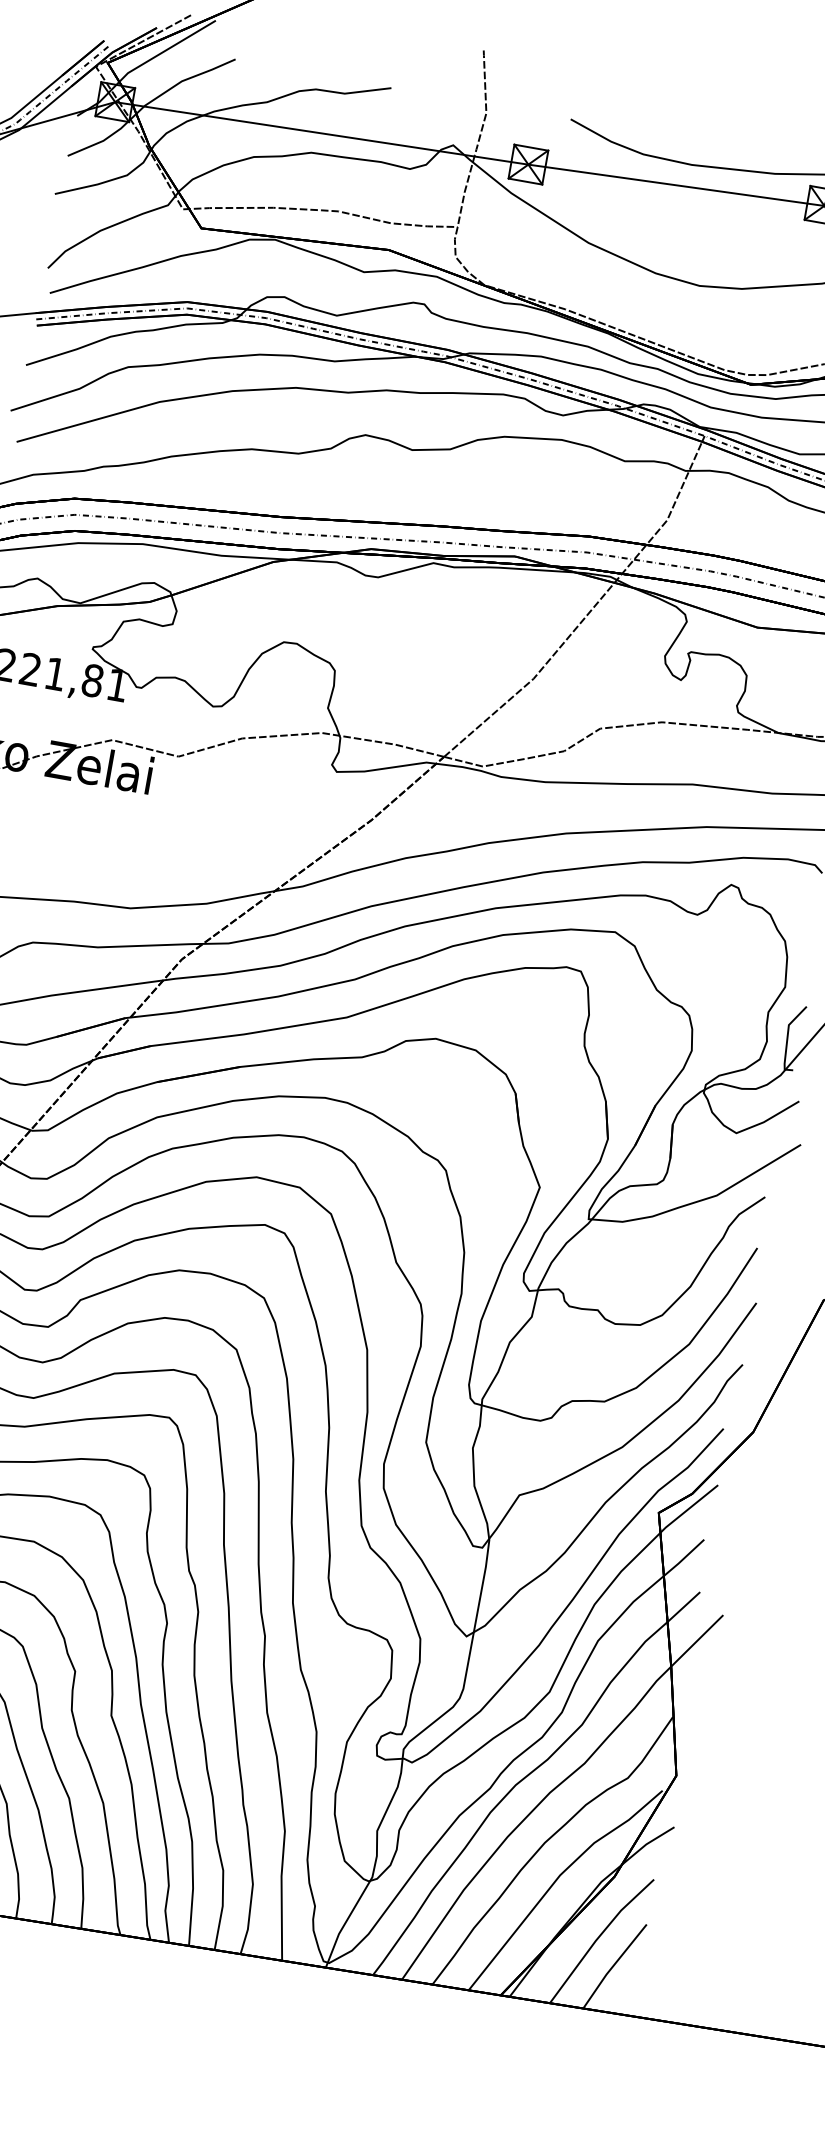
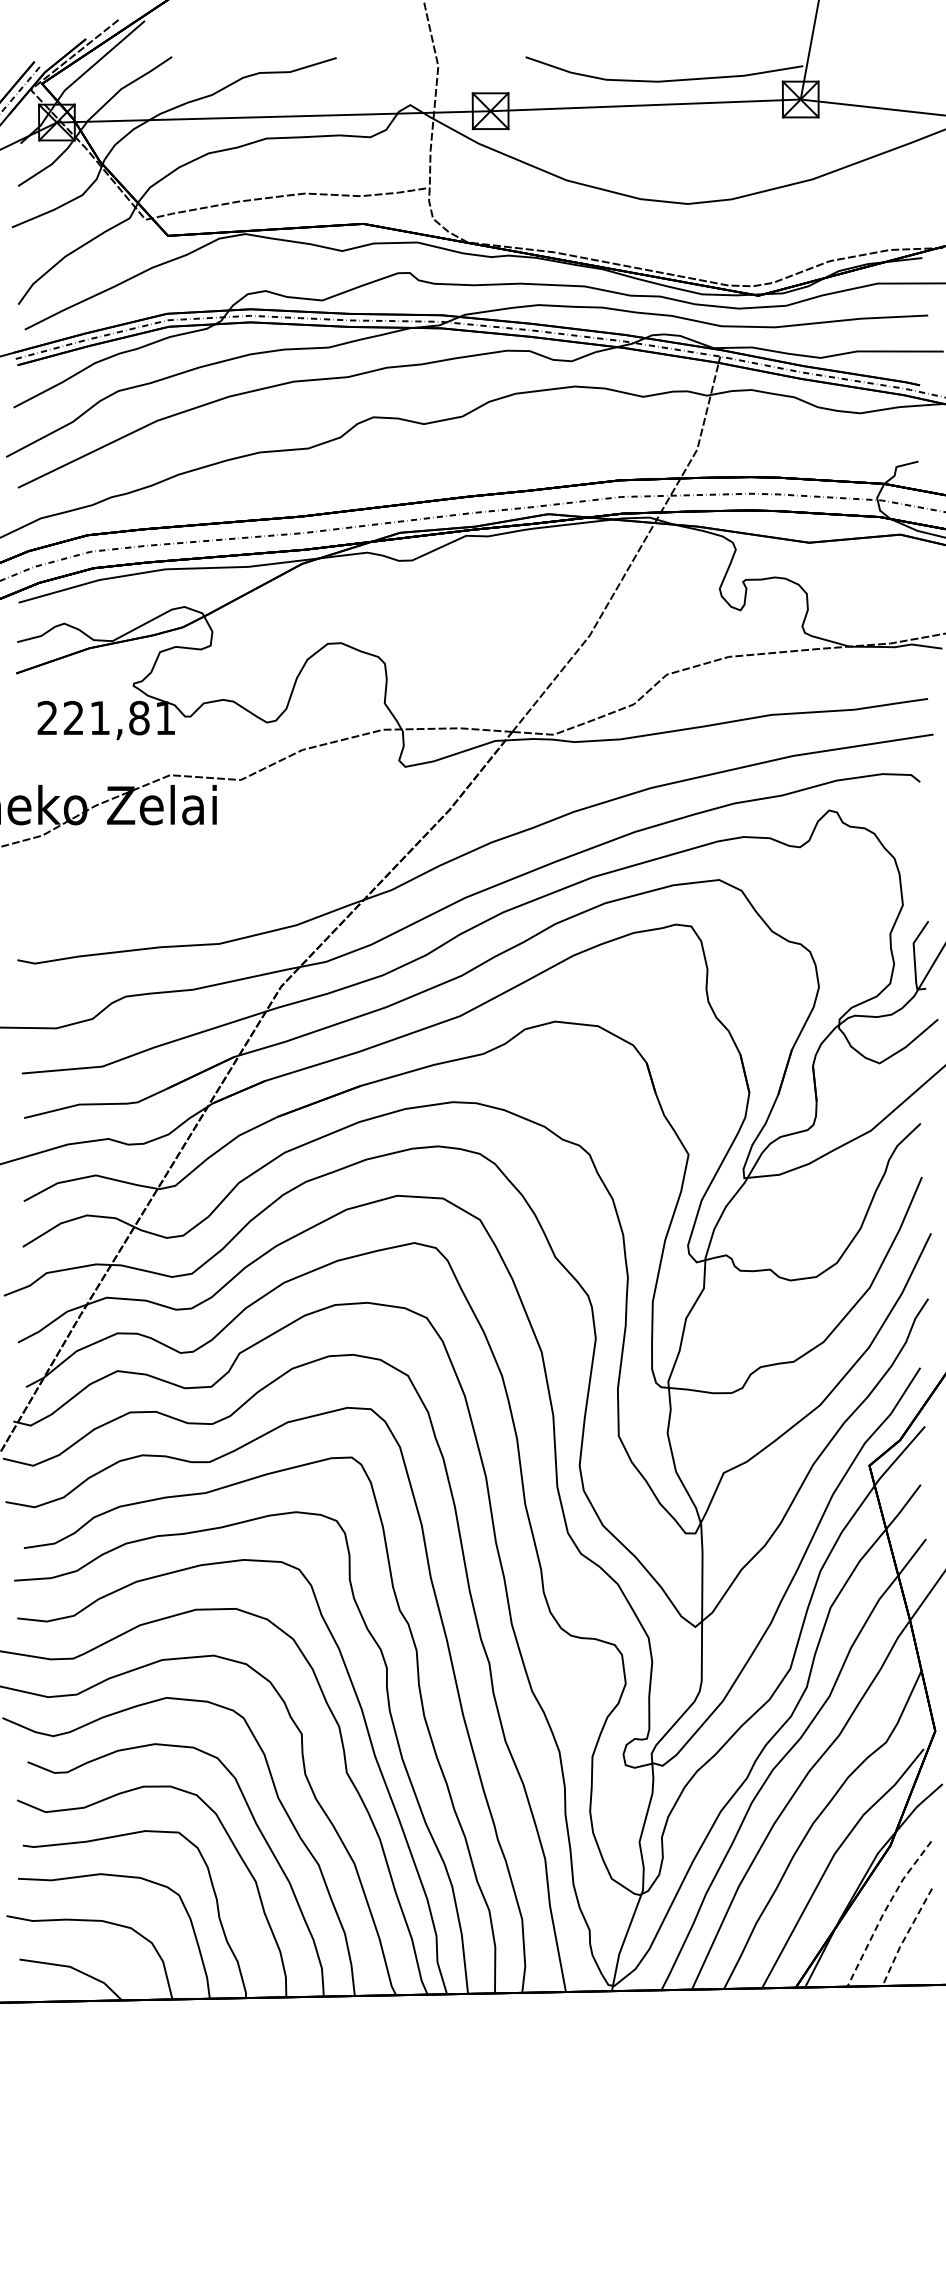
line: (597, 1938) -> (884, 1911), solid -> dashed
line: (613, 1966) -> (905, 1937), solid -> dashed

